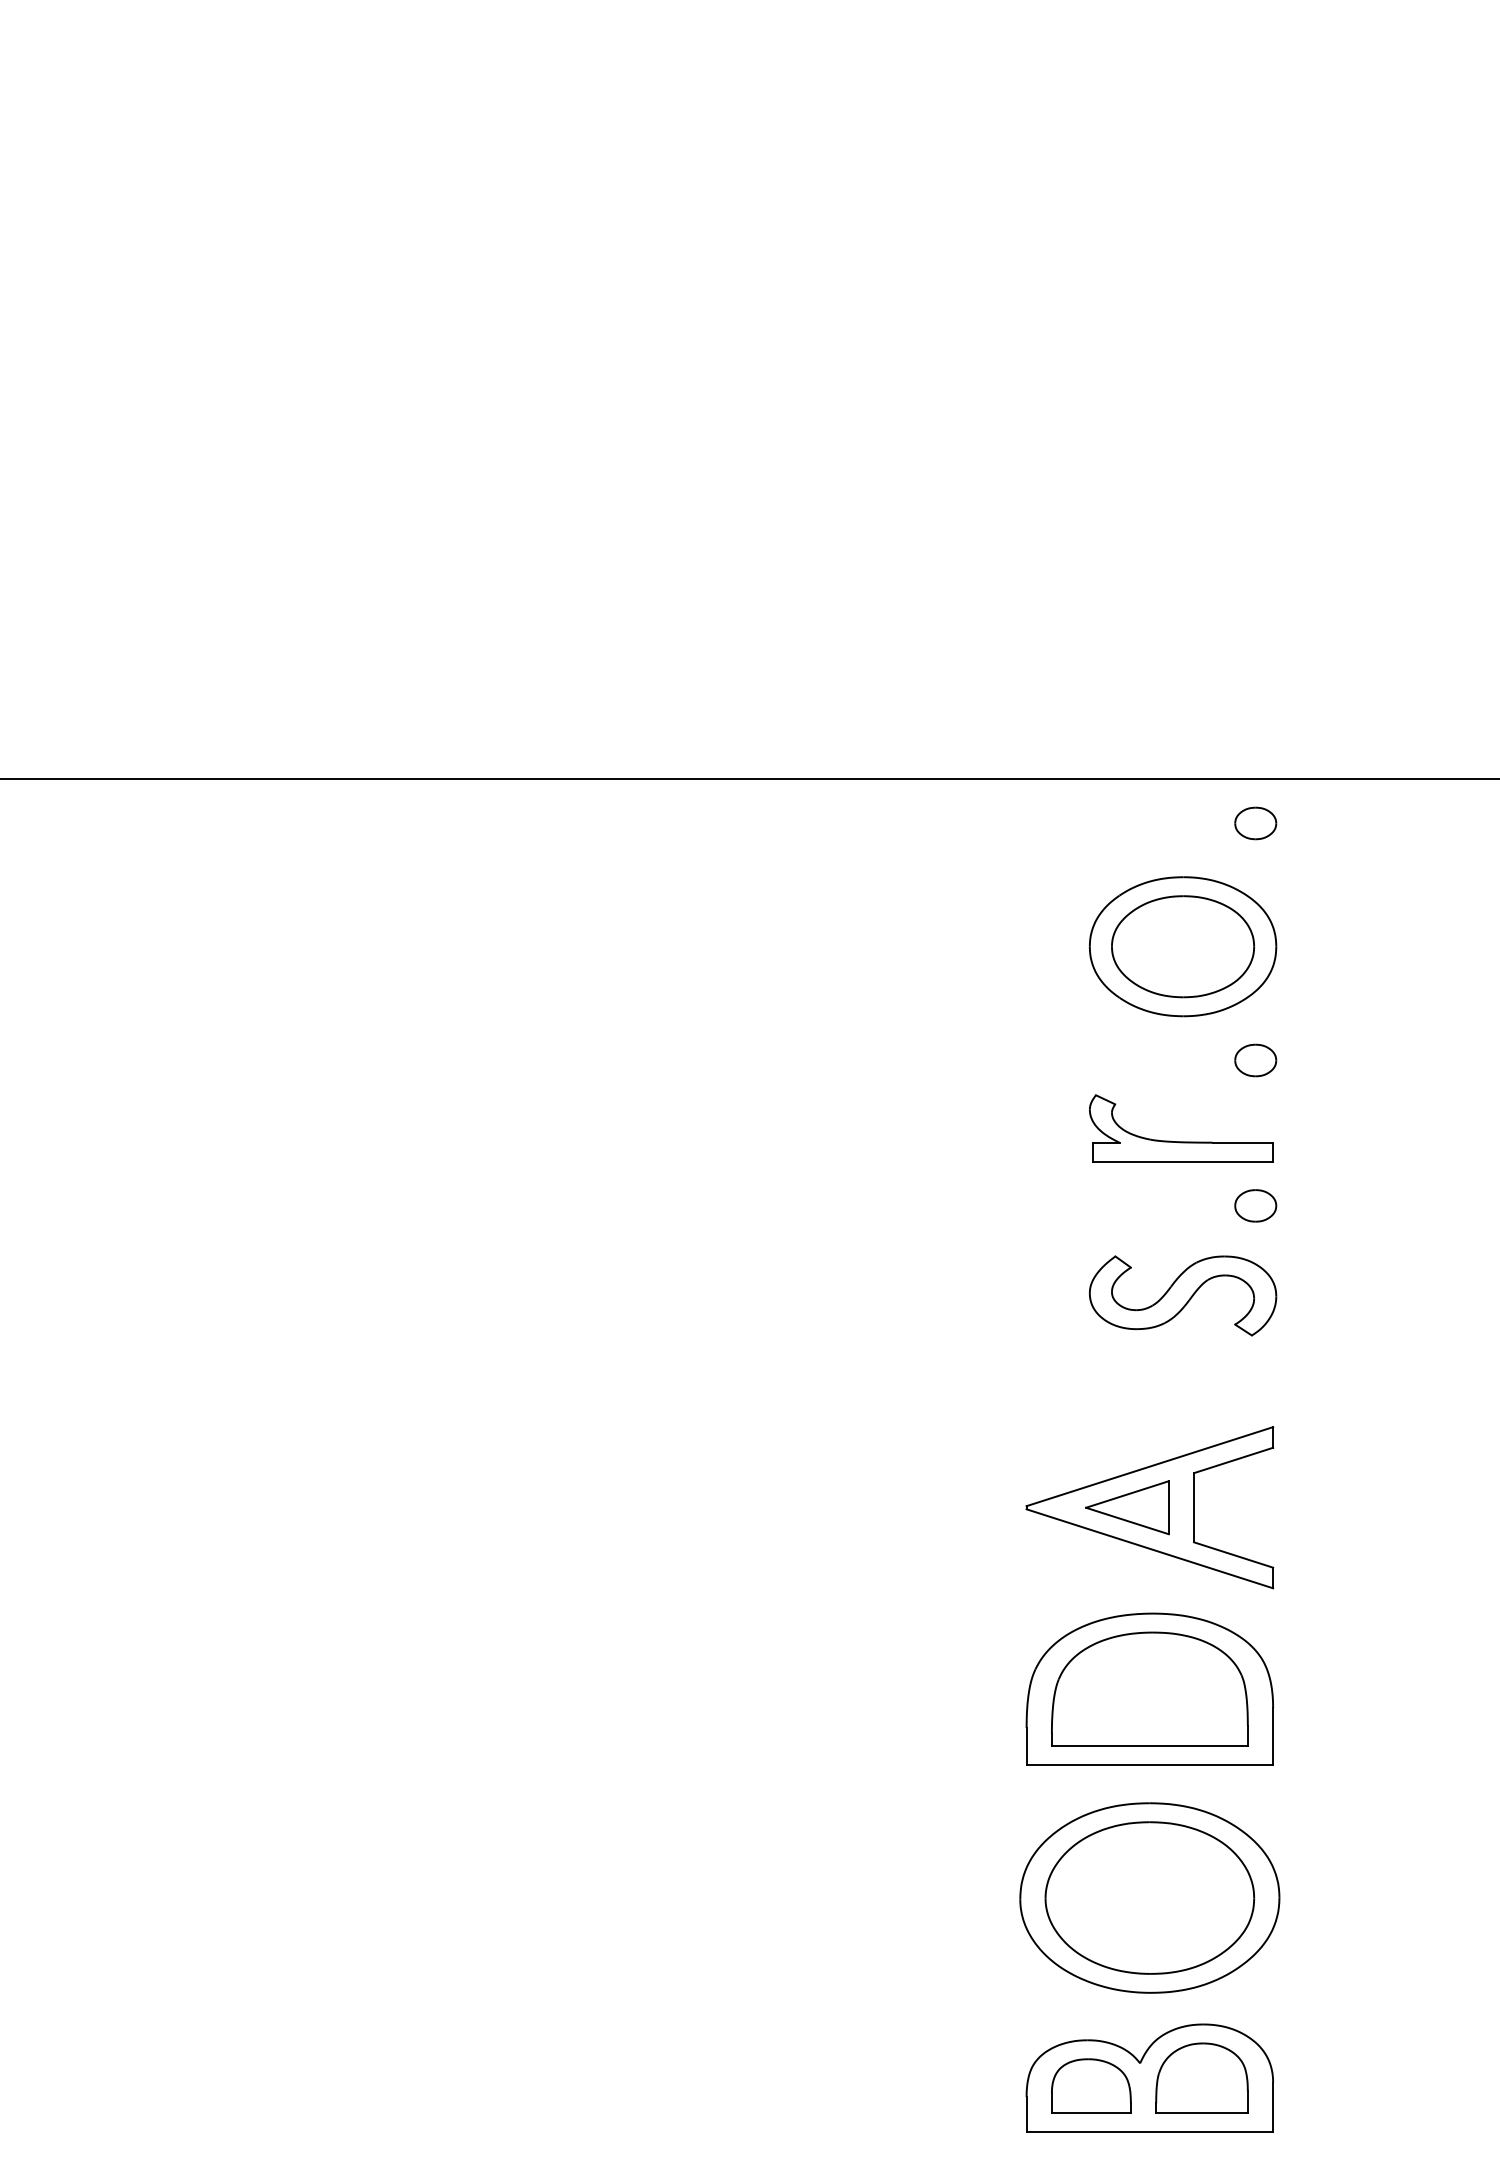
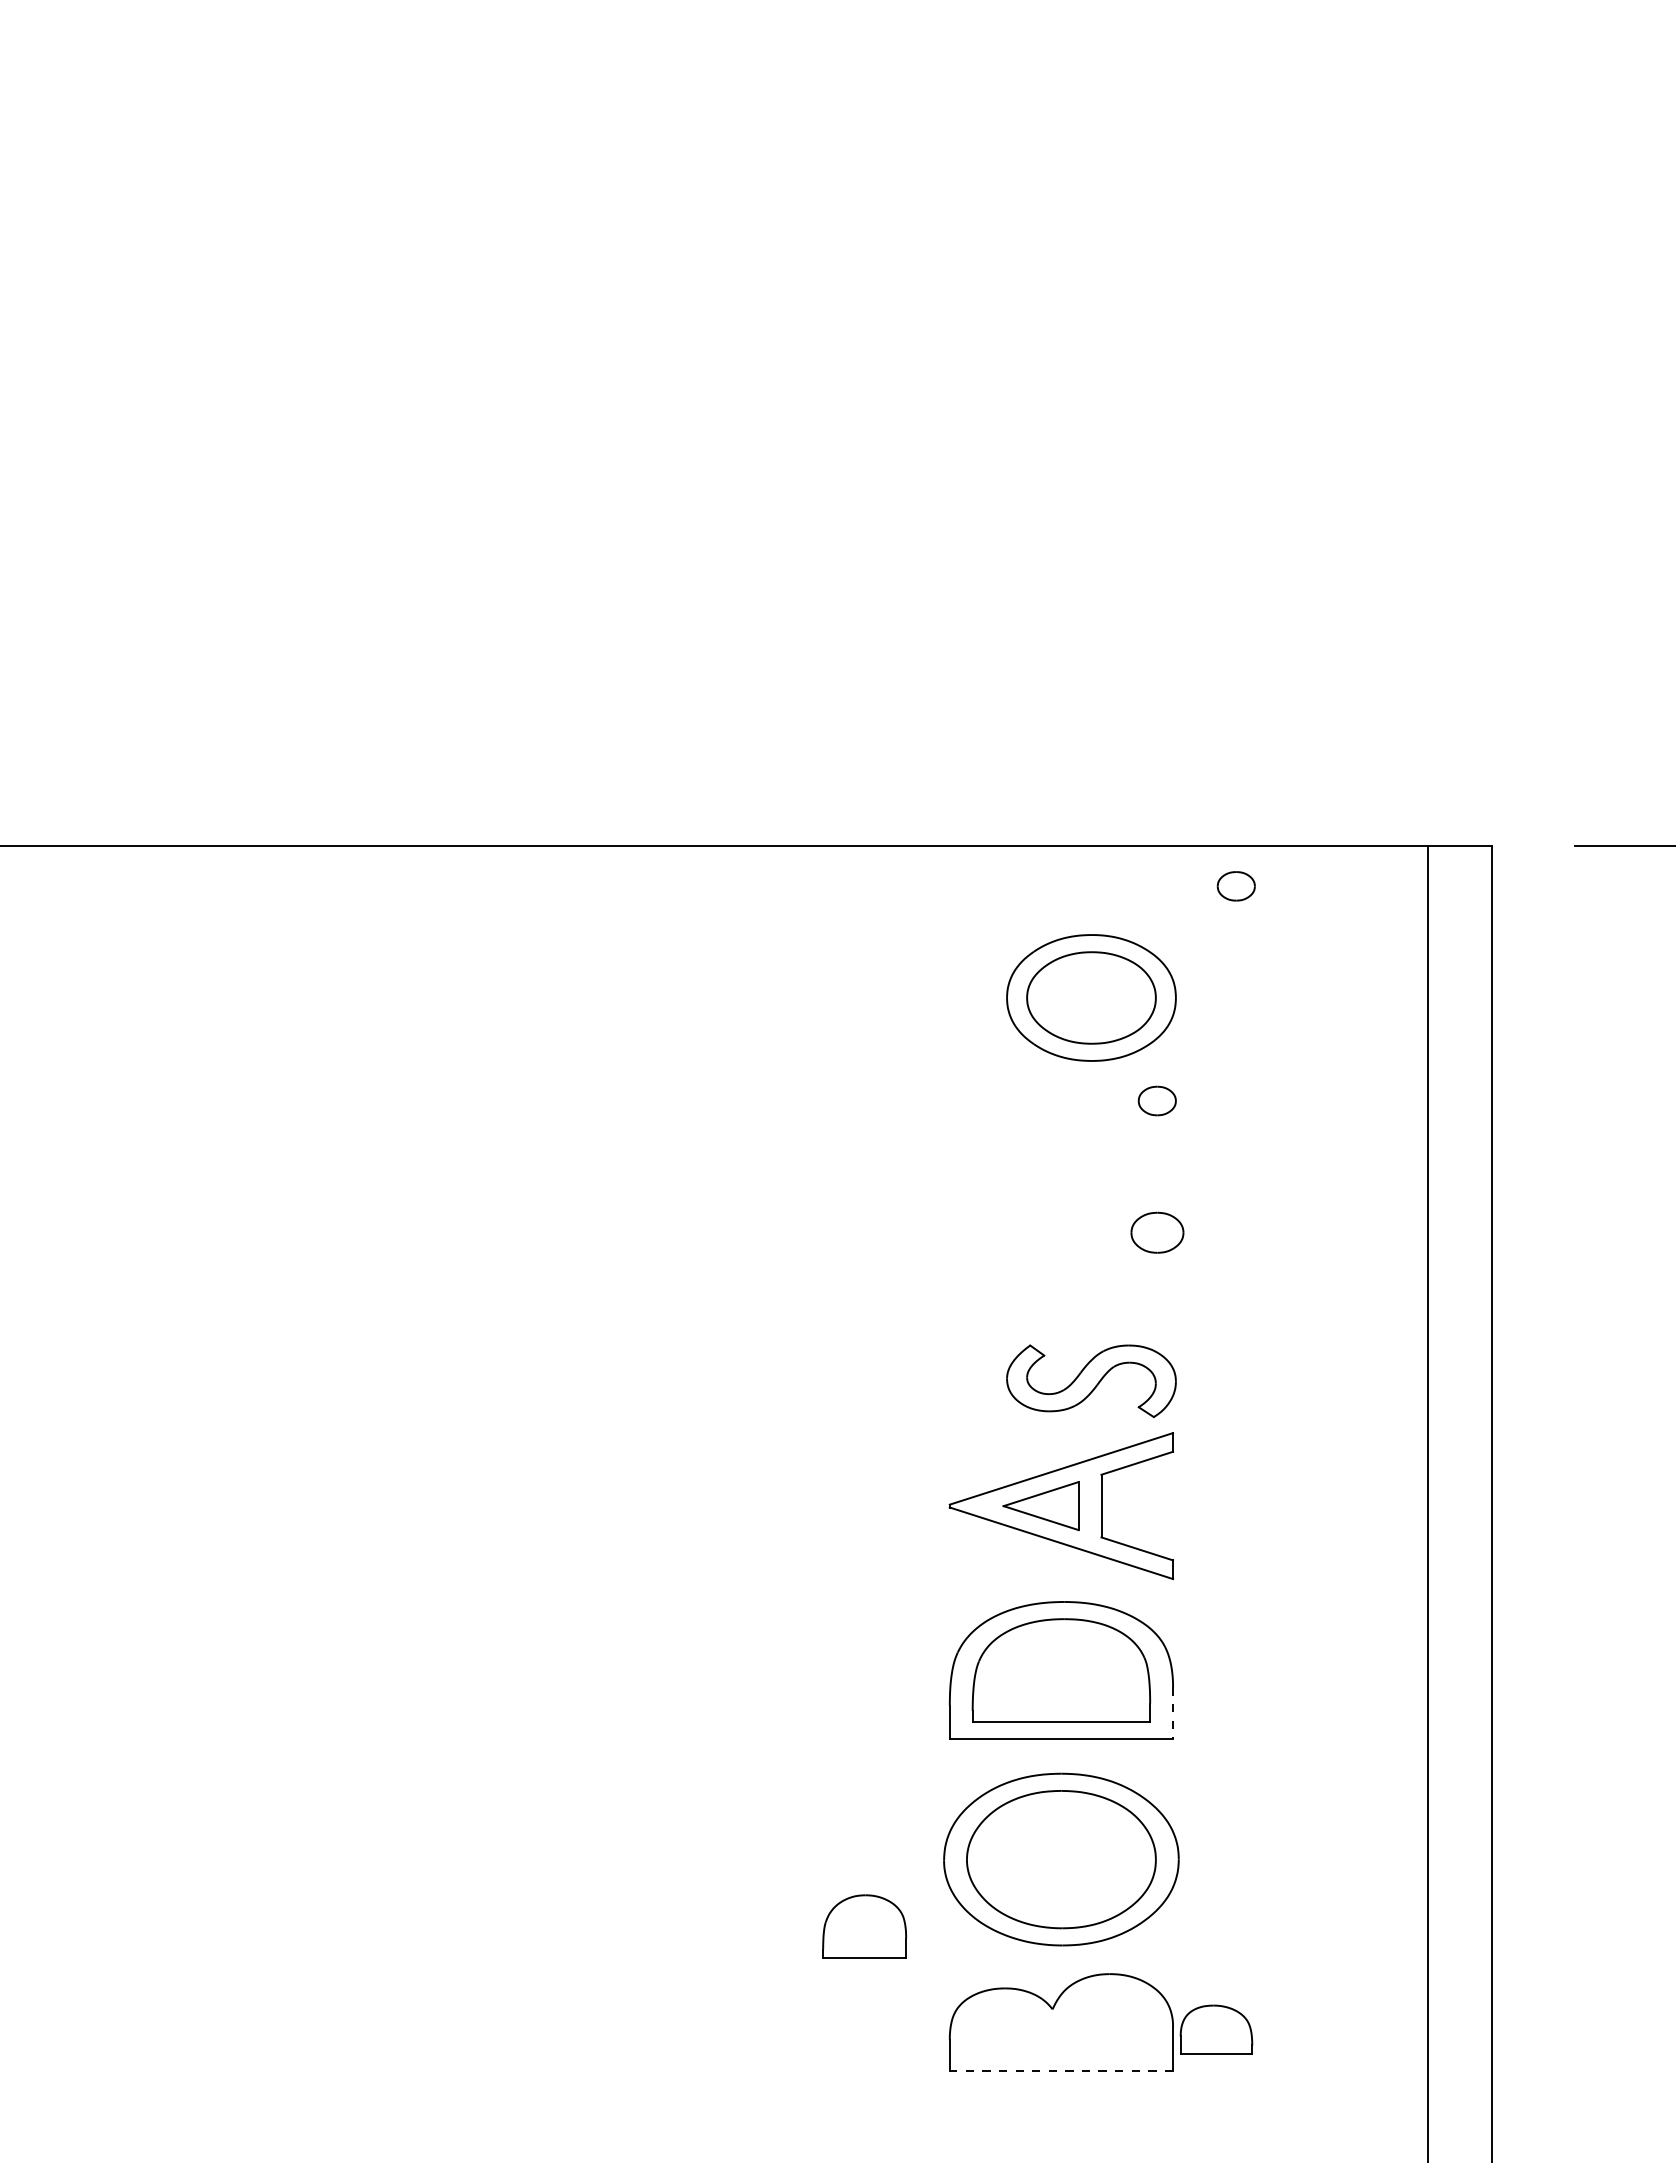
part: (1254, 823) -> (1235, 886), moved
part: (1180, 1141) -> (1089, 1174), removed
part: (1254, 1205) -> (1156, 1232), size x1.4
part: (1183, 1295) -> (1091, 1380), moved
line: (1273, 1736) -> (1173, 1713), solid -> dashed
part: (1201, 2077) -> (864, 1926), moved
part: (1091, 2085) -> (1216, 2029), moved
line: (1149, 2132) -> (1061, 2071), solid -> dashed

